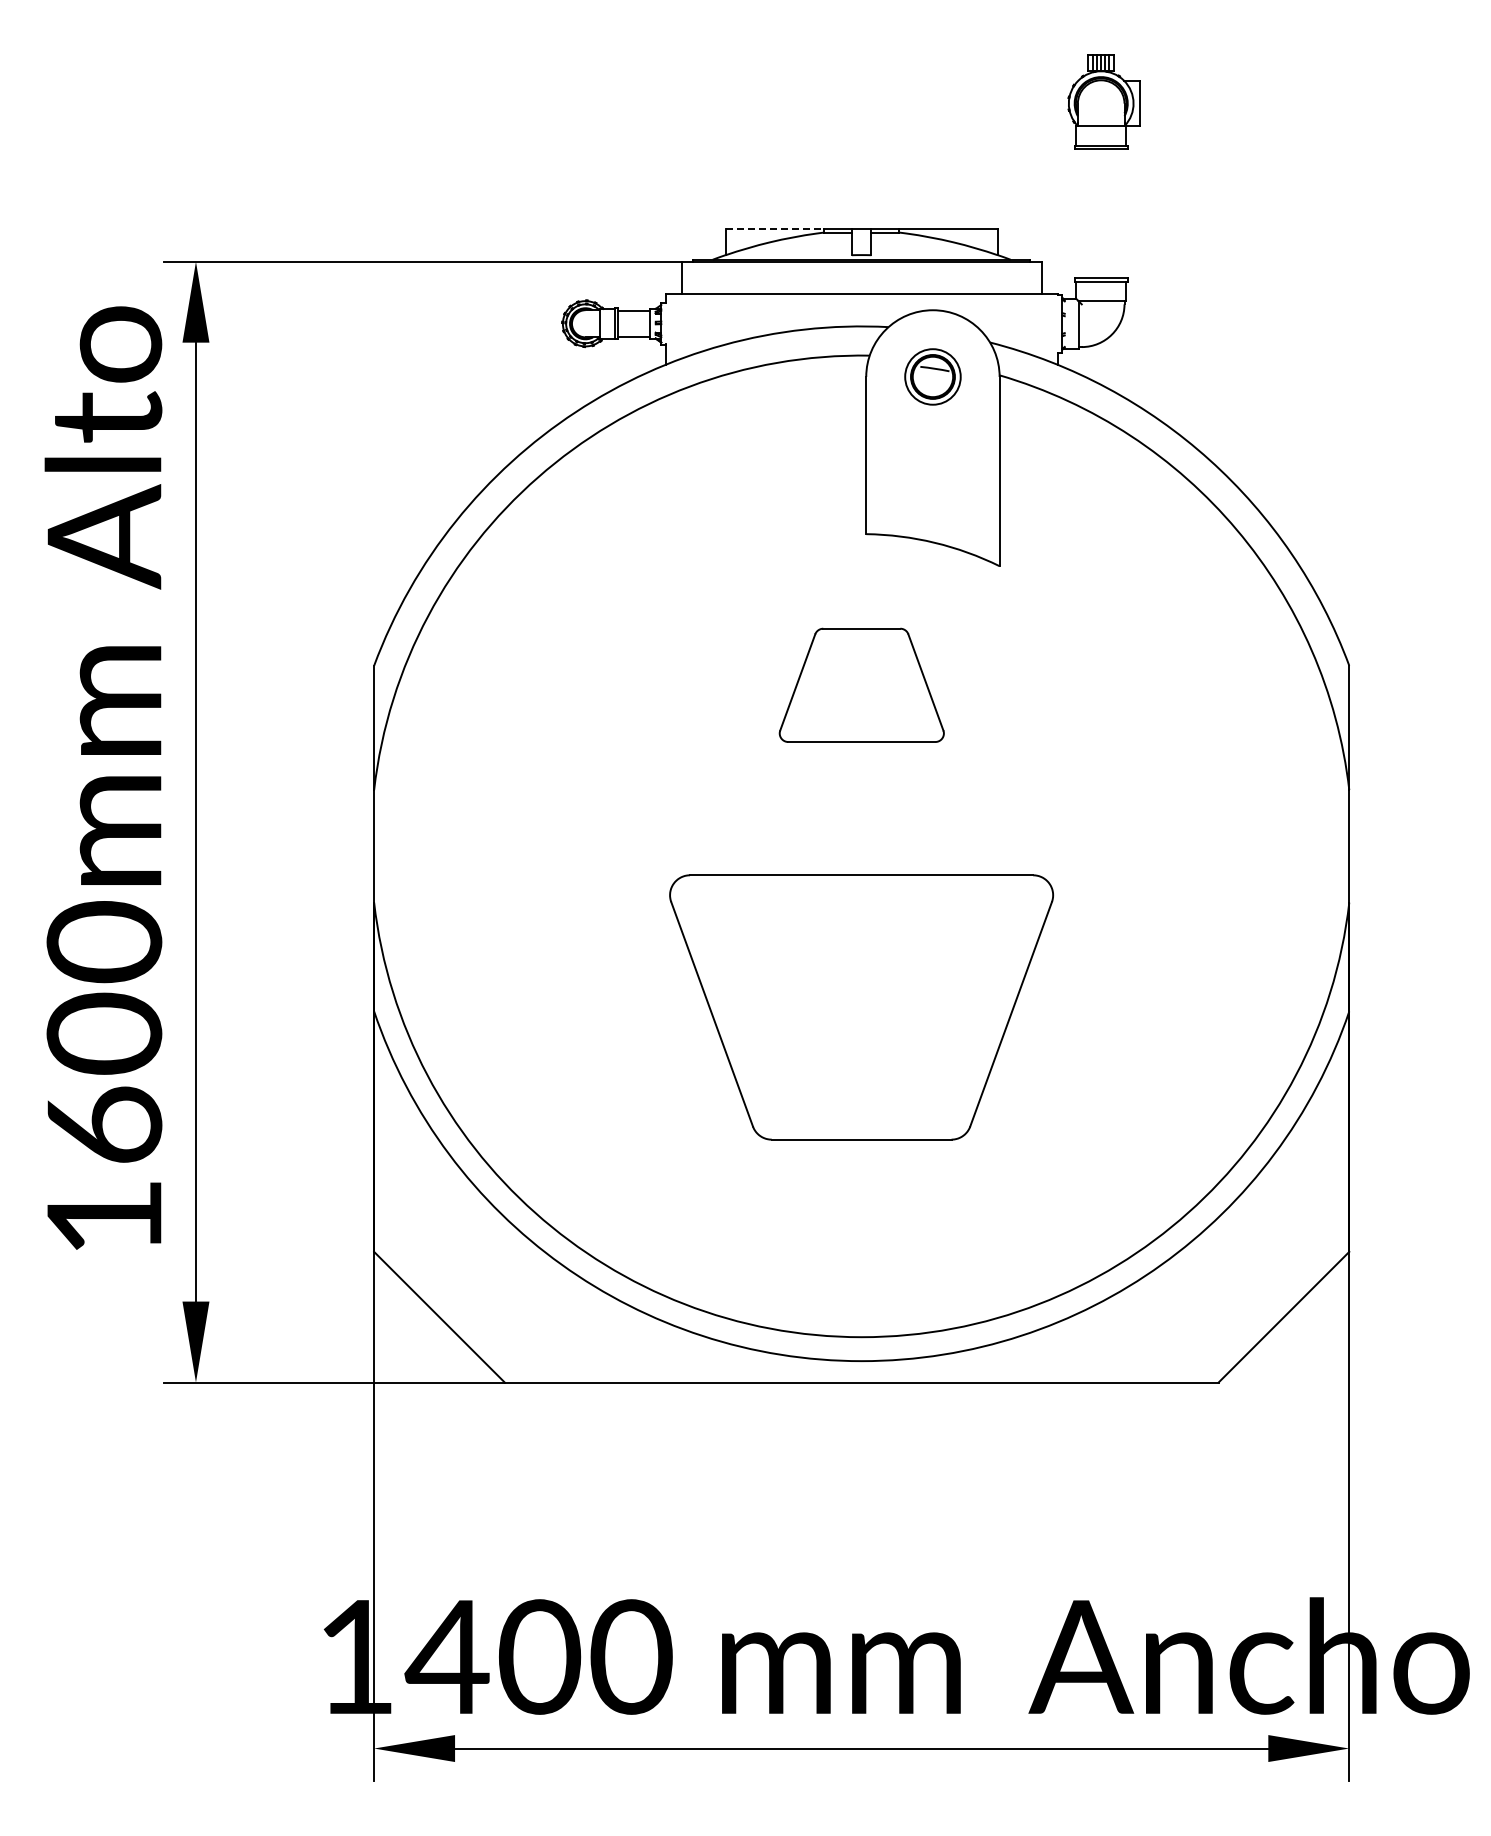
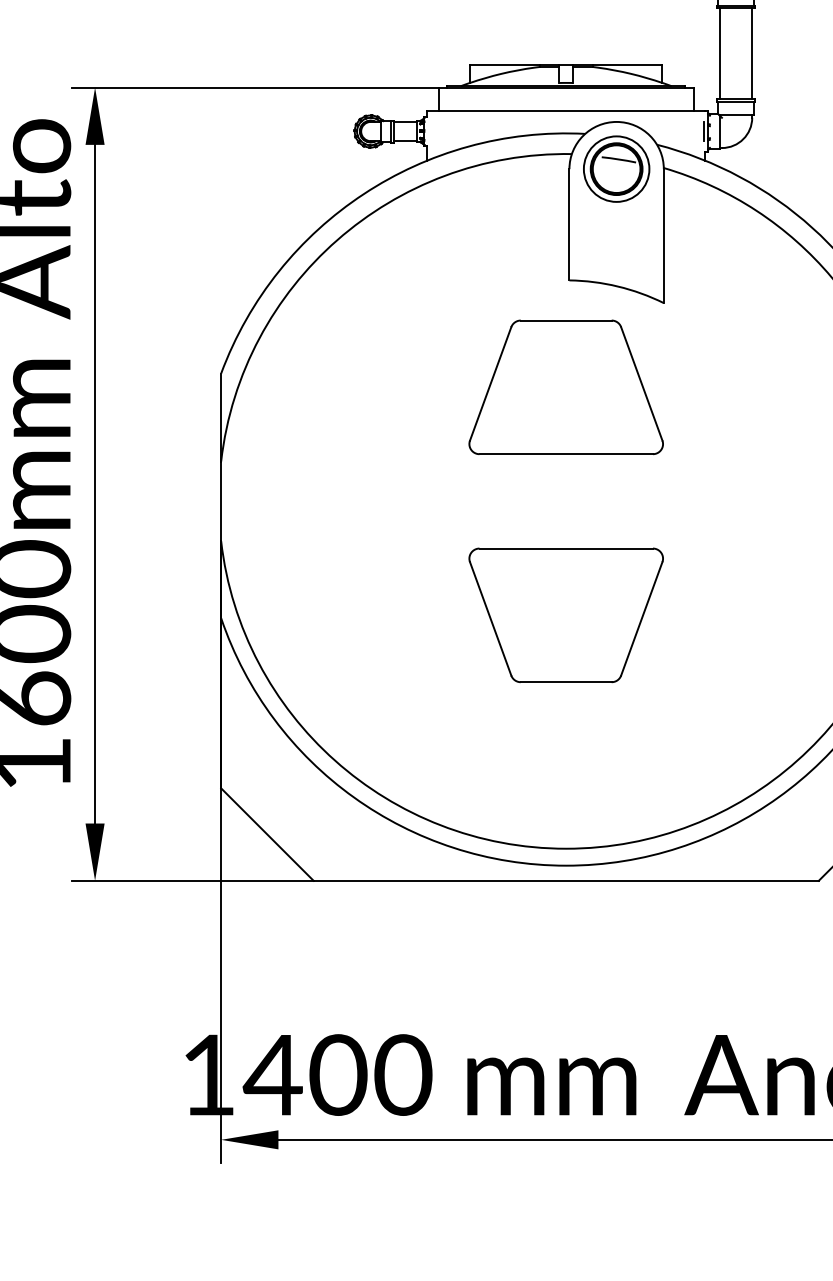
line: (1078, 213) -> (719, 53), added
line: (1123, 213) -> (751, 53), added
line: (775, 229) -> (505, 64), dashed -> solid
line: (1056, 323) -> (704, 131), added
part: (932, 376) -> (616, 168), size x1.67
part: (861, 685) -> (566, 387), size x1.67
part: (861, 1007) -> (566, 615), size x0.71

